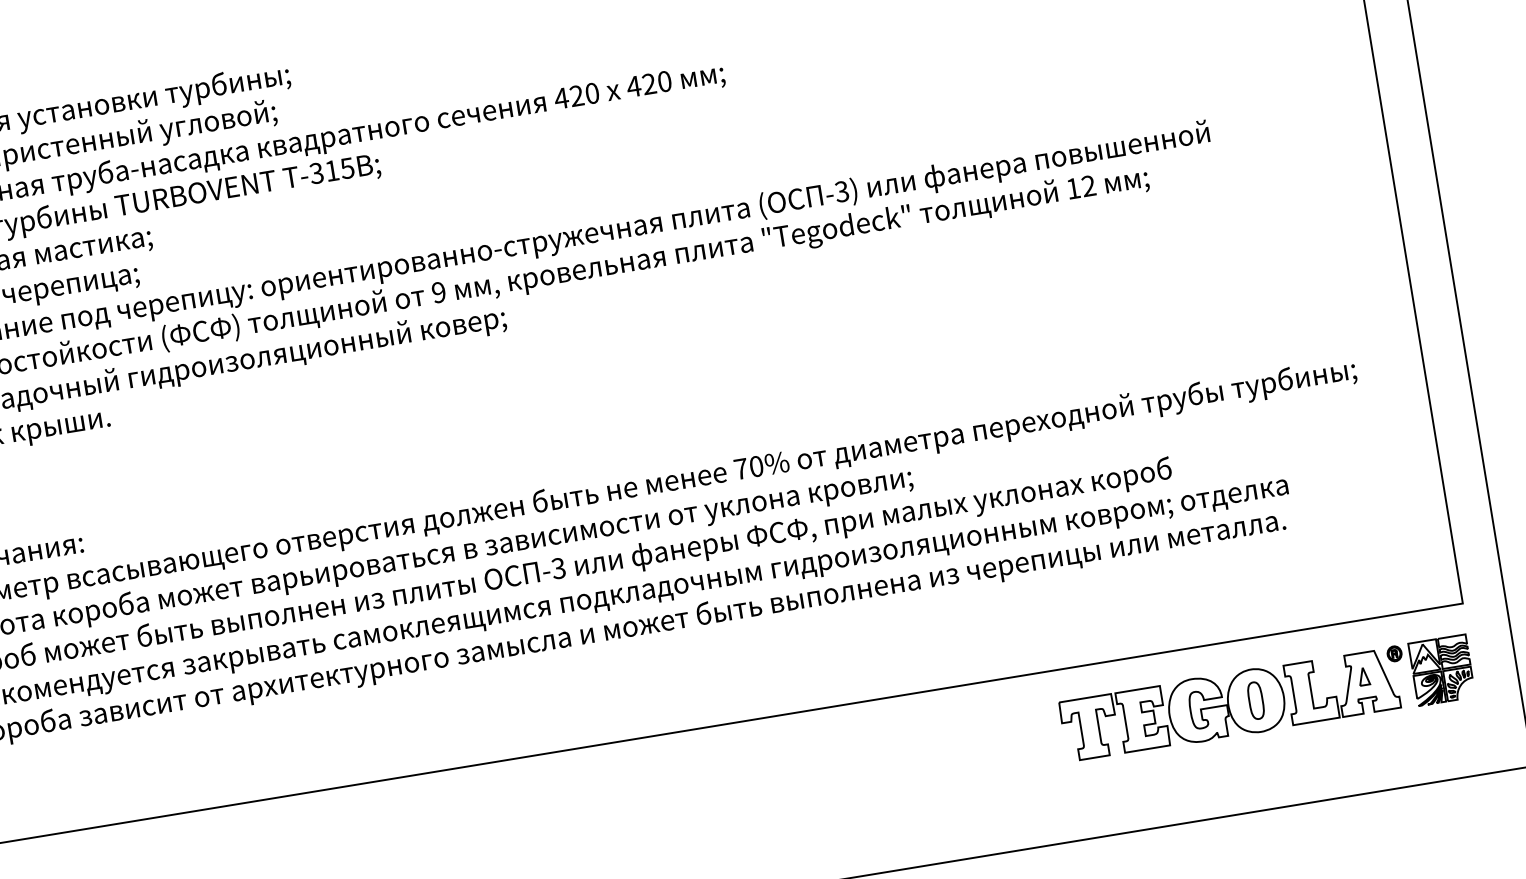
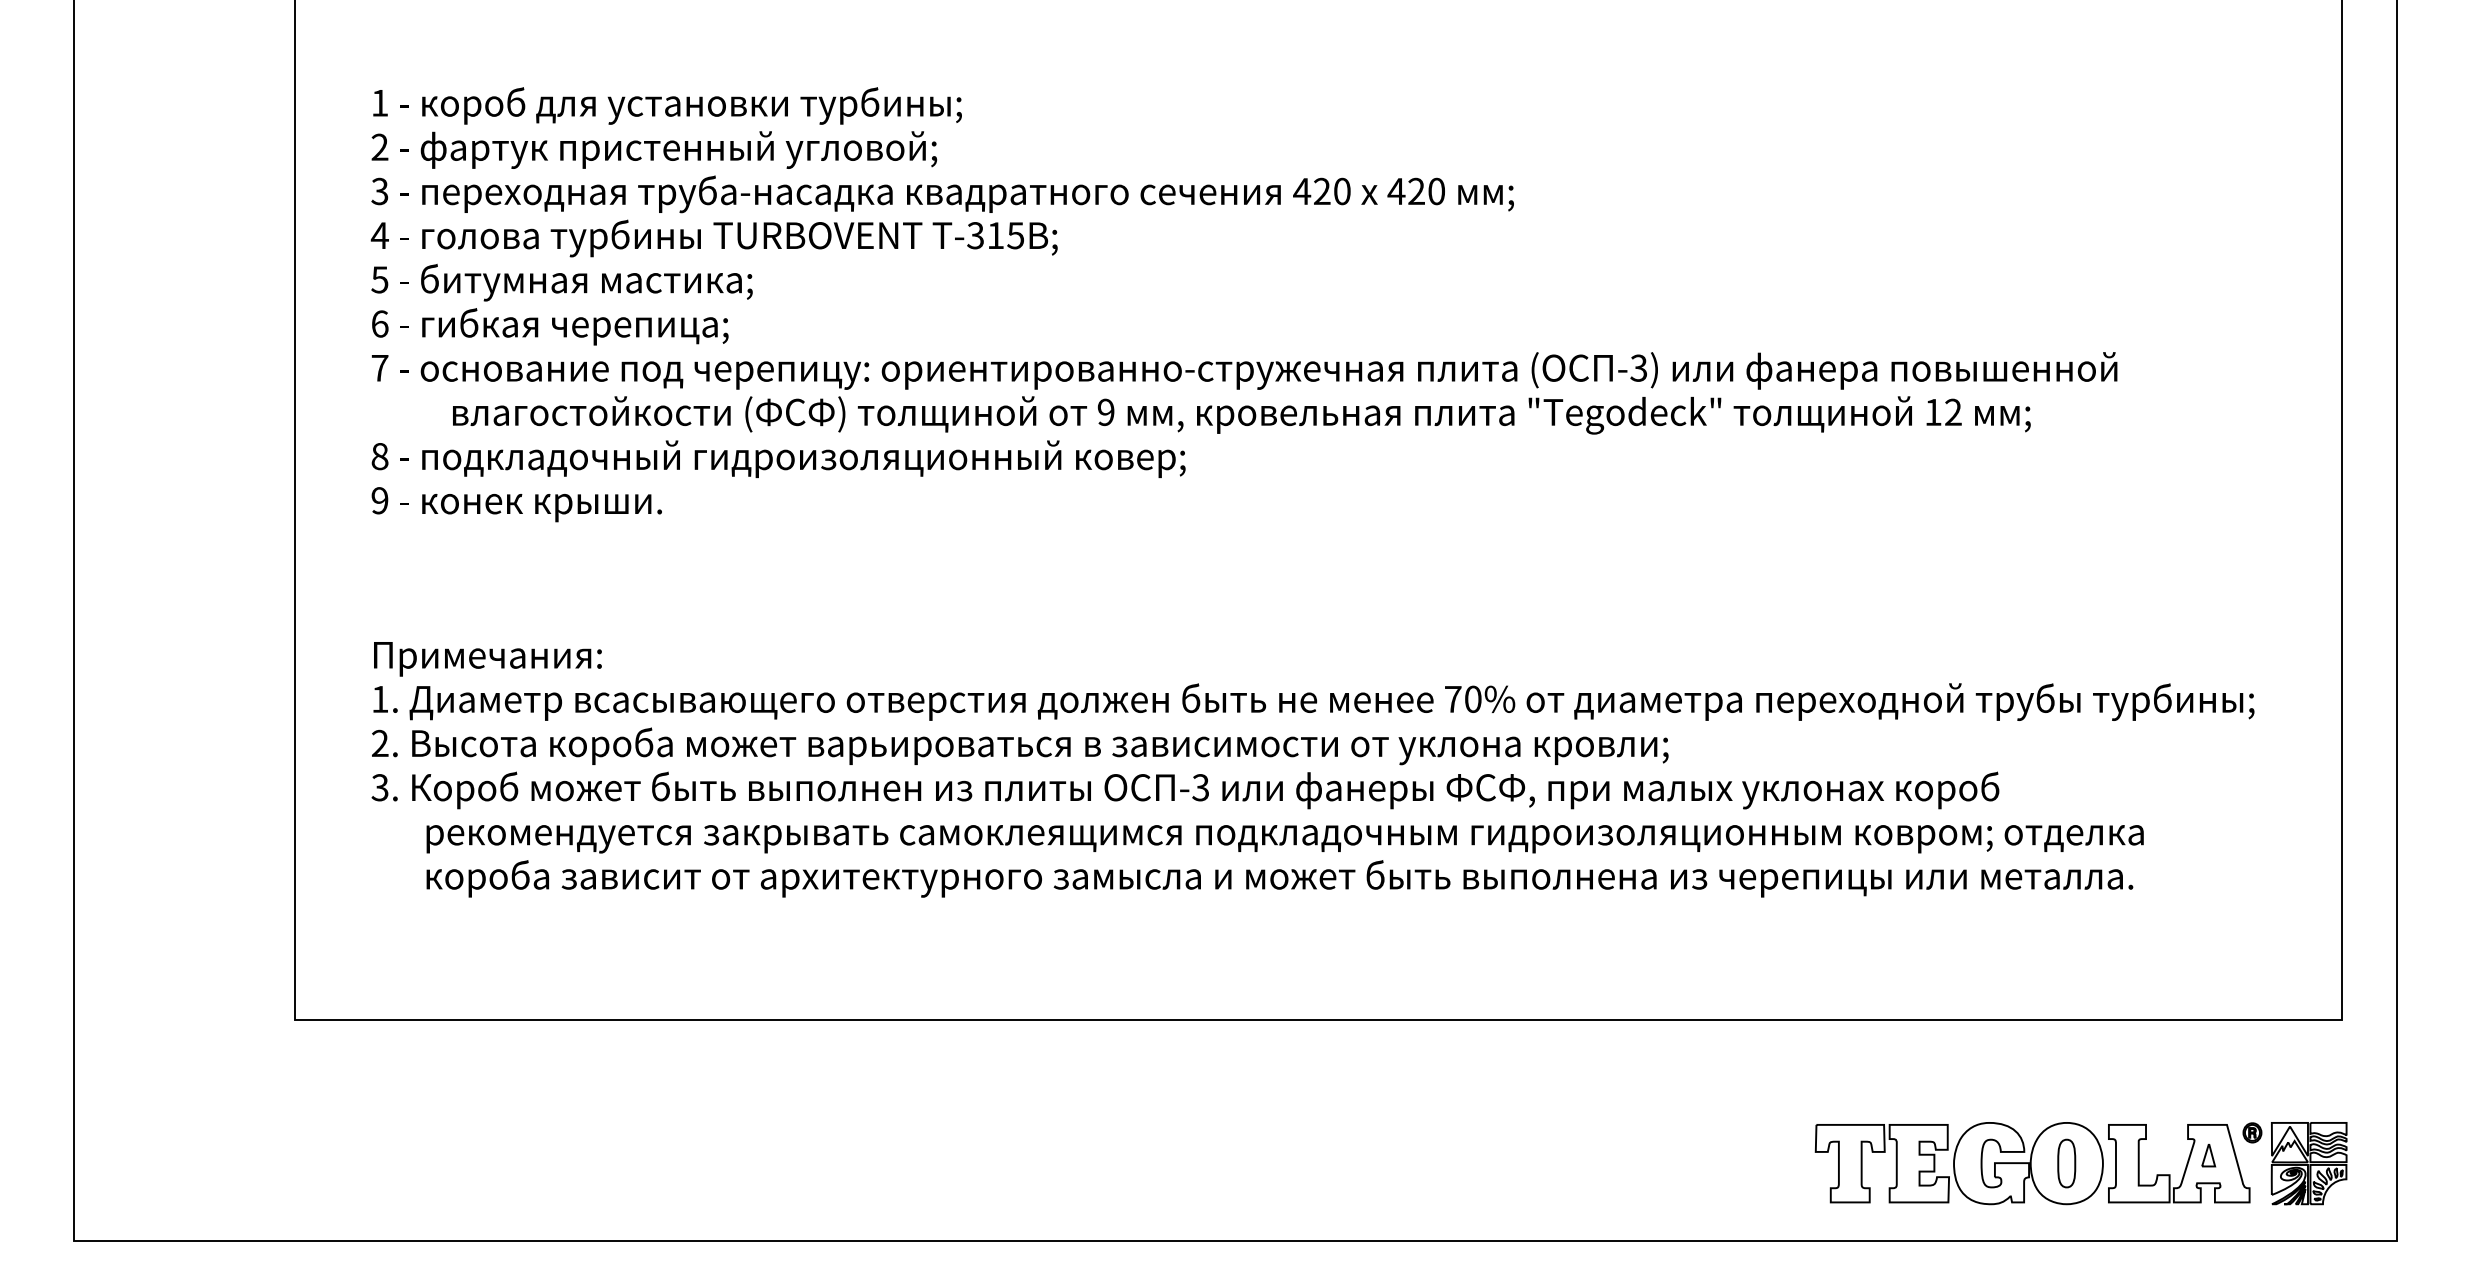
part: (1266, 698) -> (2080, 1163), moved

